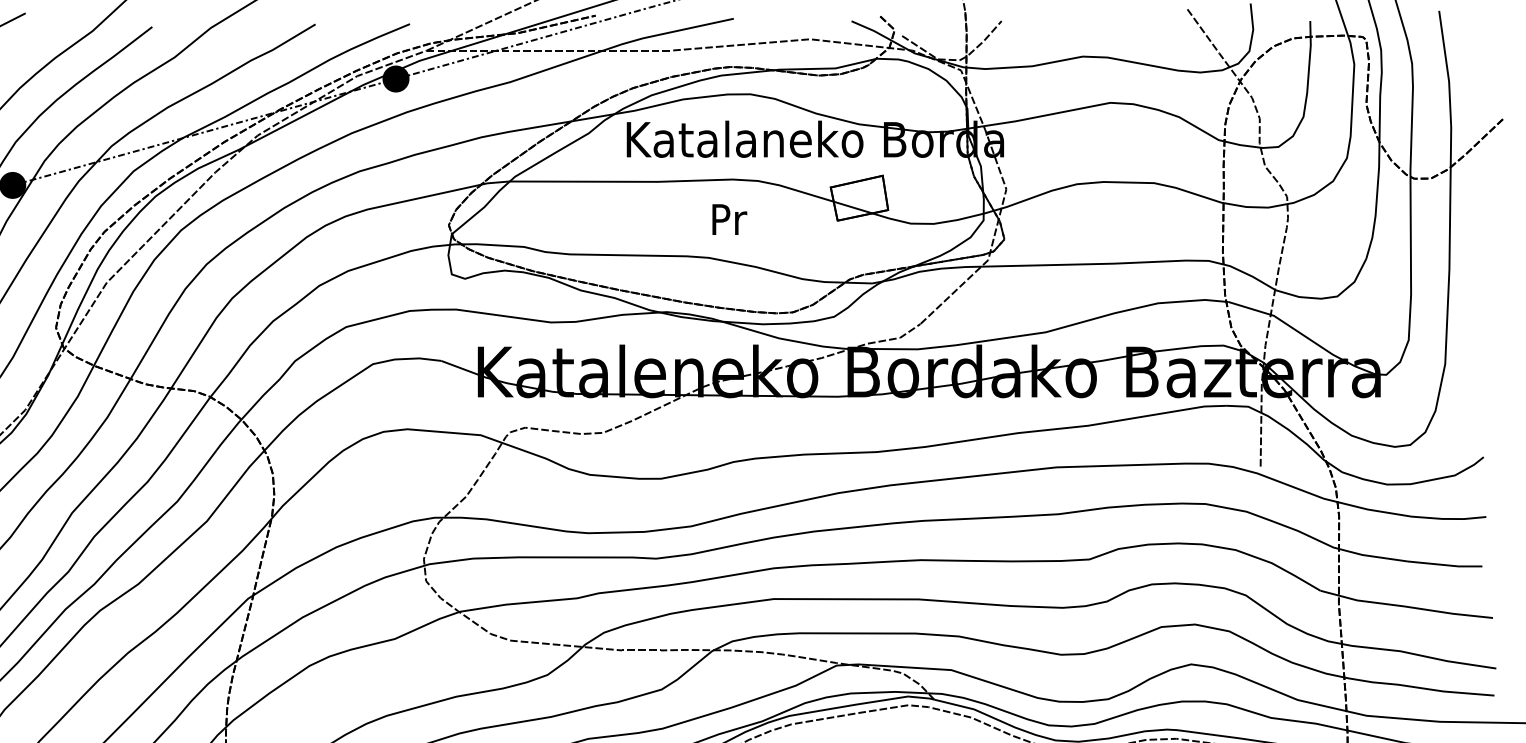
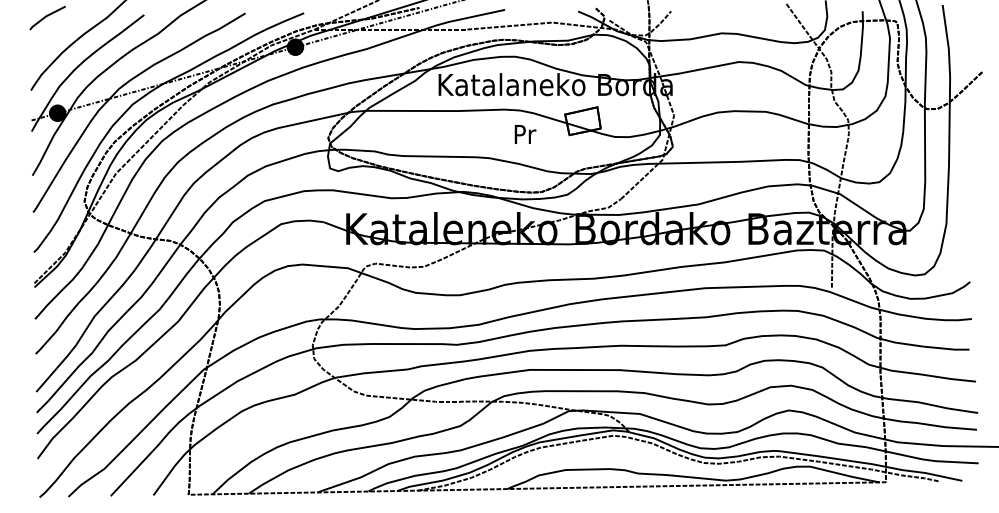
text: (729, 219) -> (525, 134), moved

